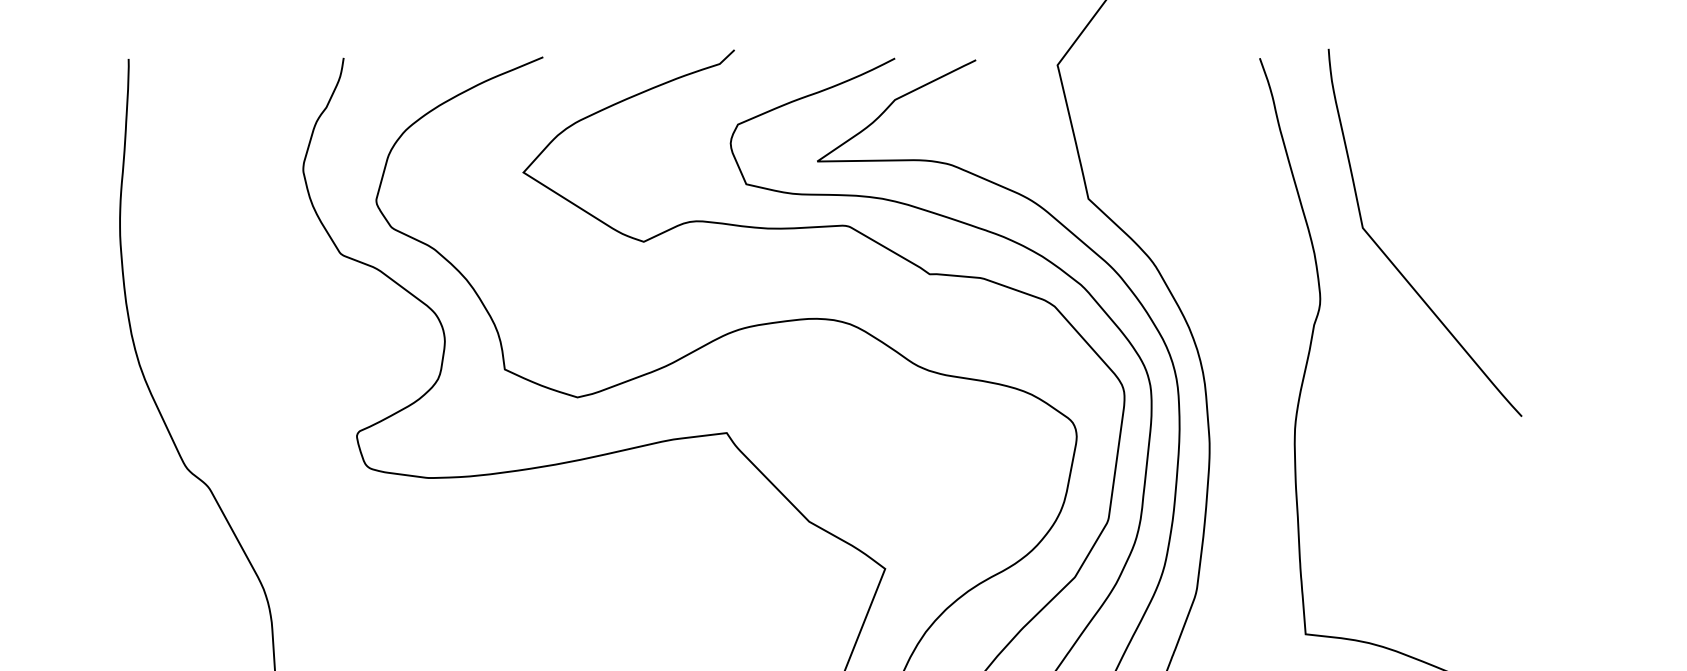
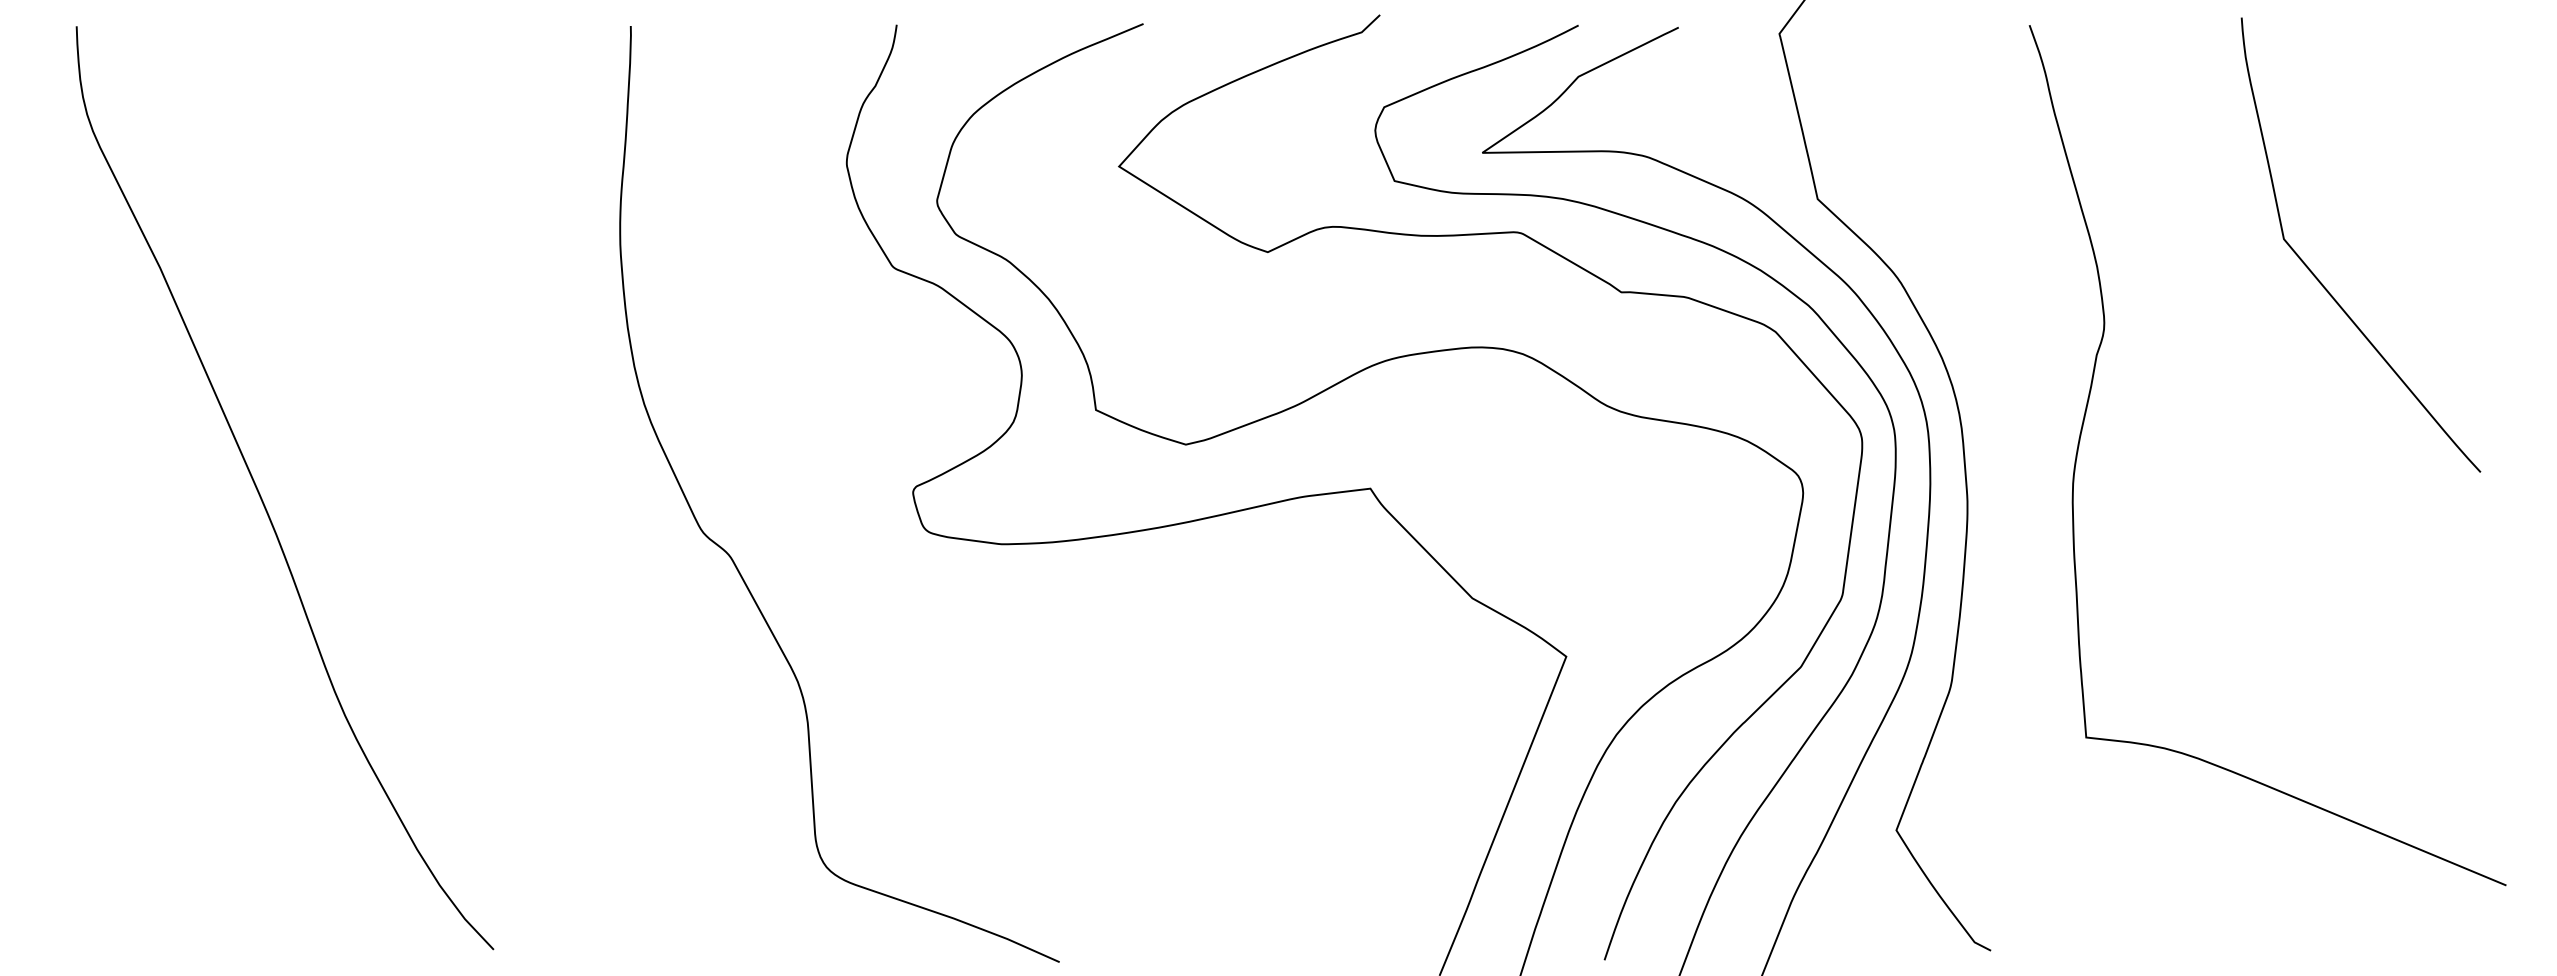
curve: (1390, 259) -> (2318, 278), moved

